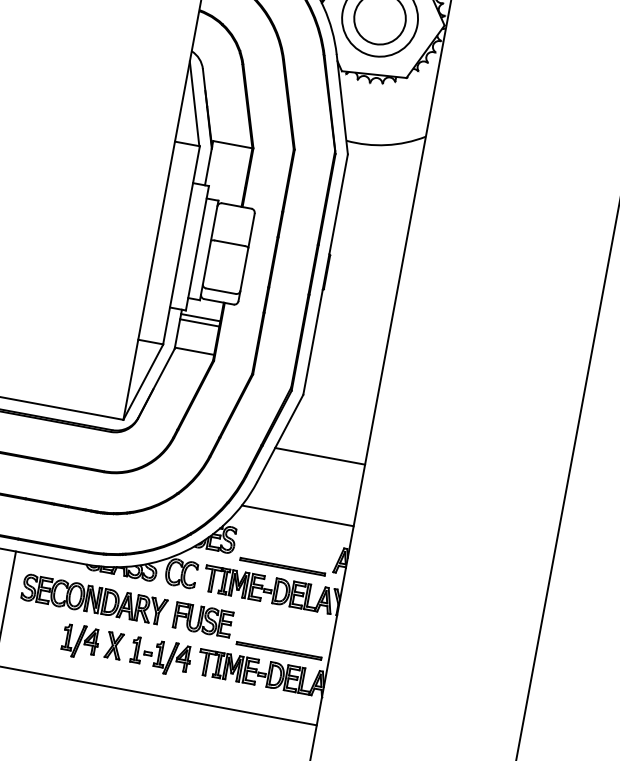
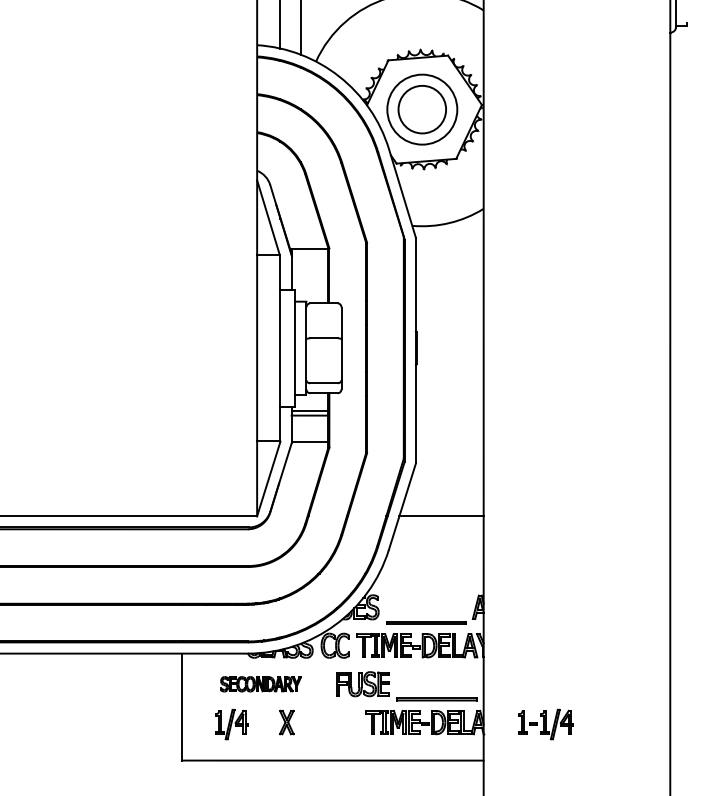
line: (298, 515) -> (431, 573), removed
part: (93, 600) -> (260, 684), size x0.6
part: (80, 641) -> (231, 724), moved
part: (160, 656) -> (545, 724), moved

